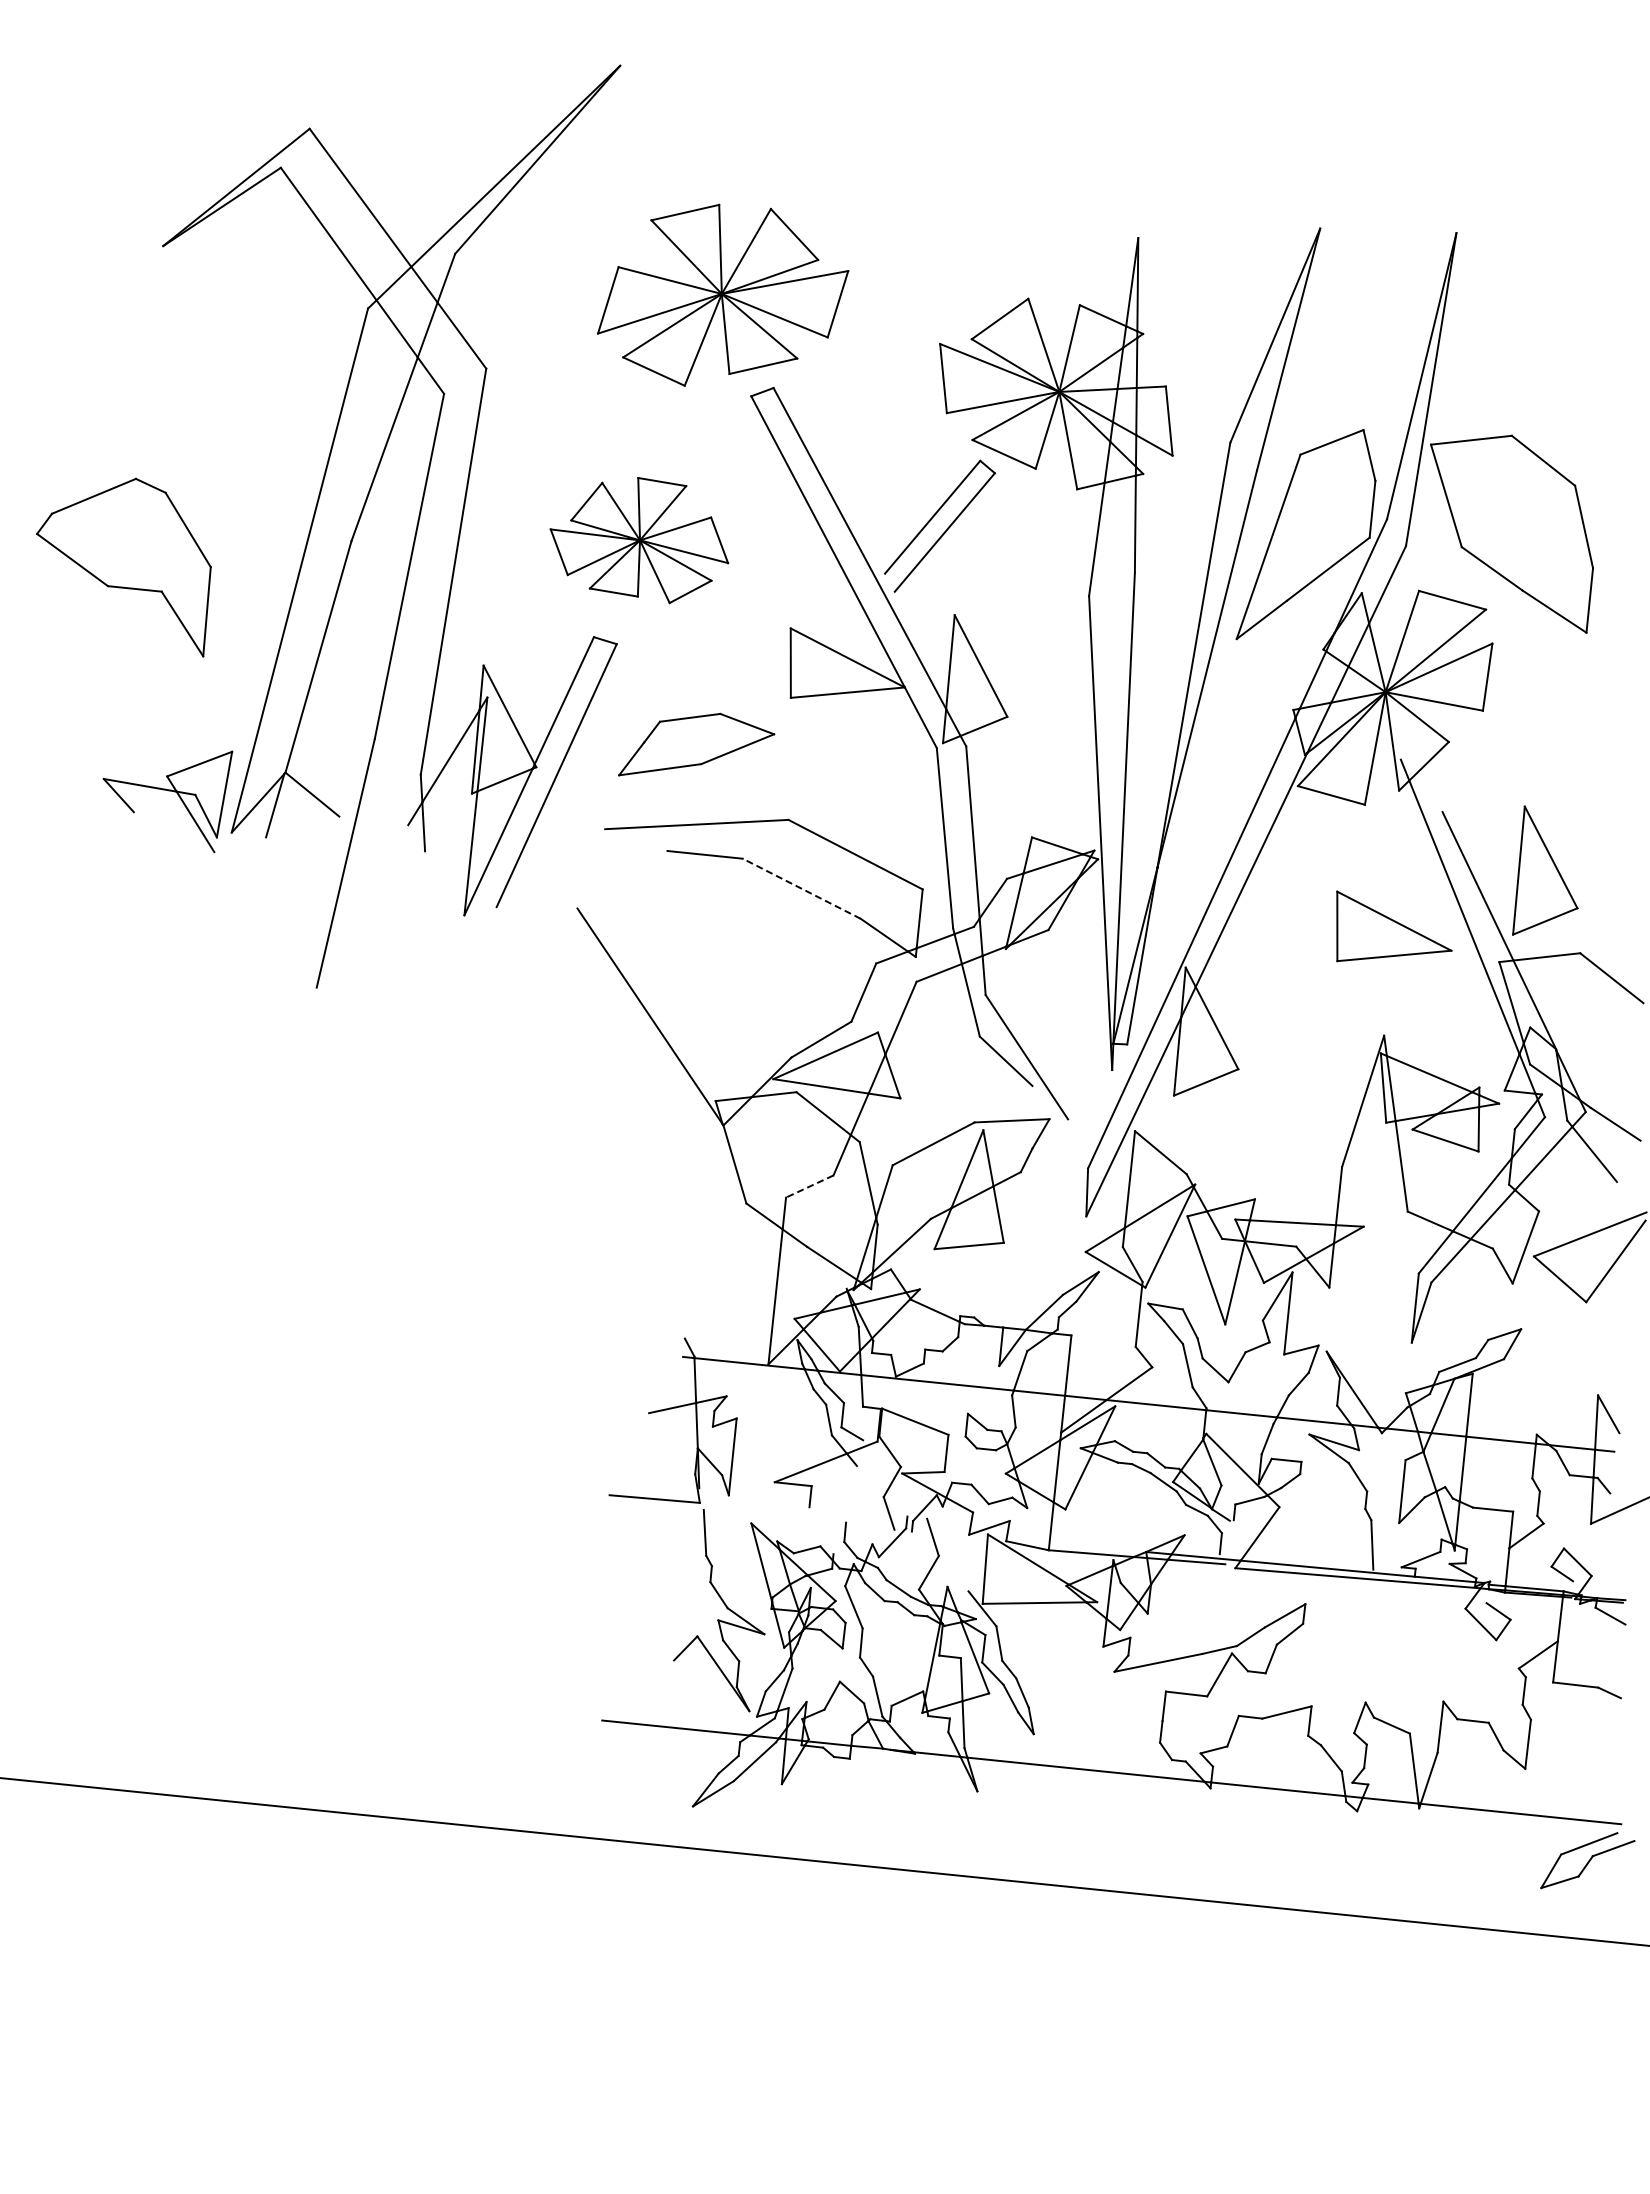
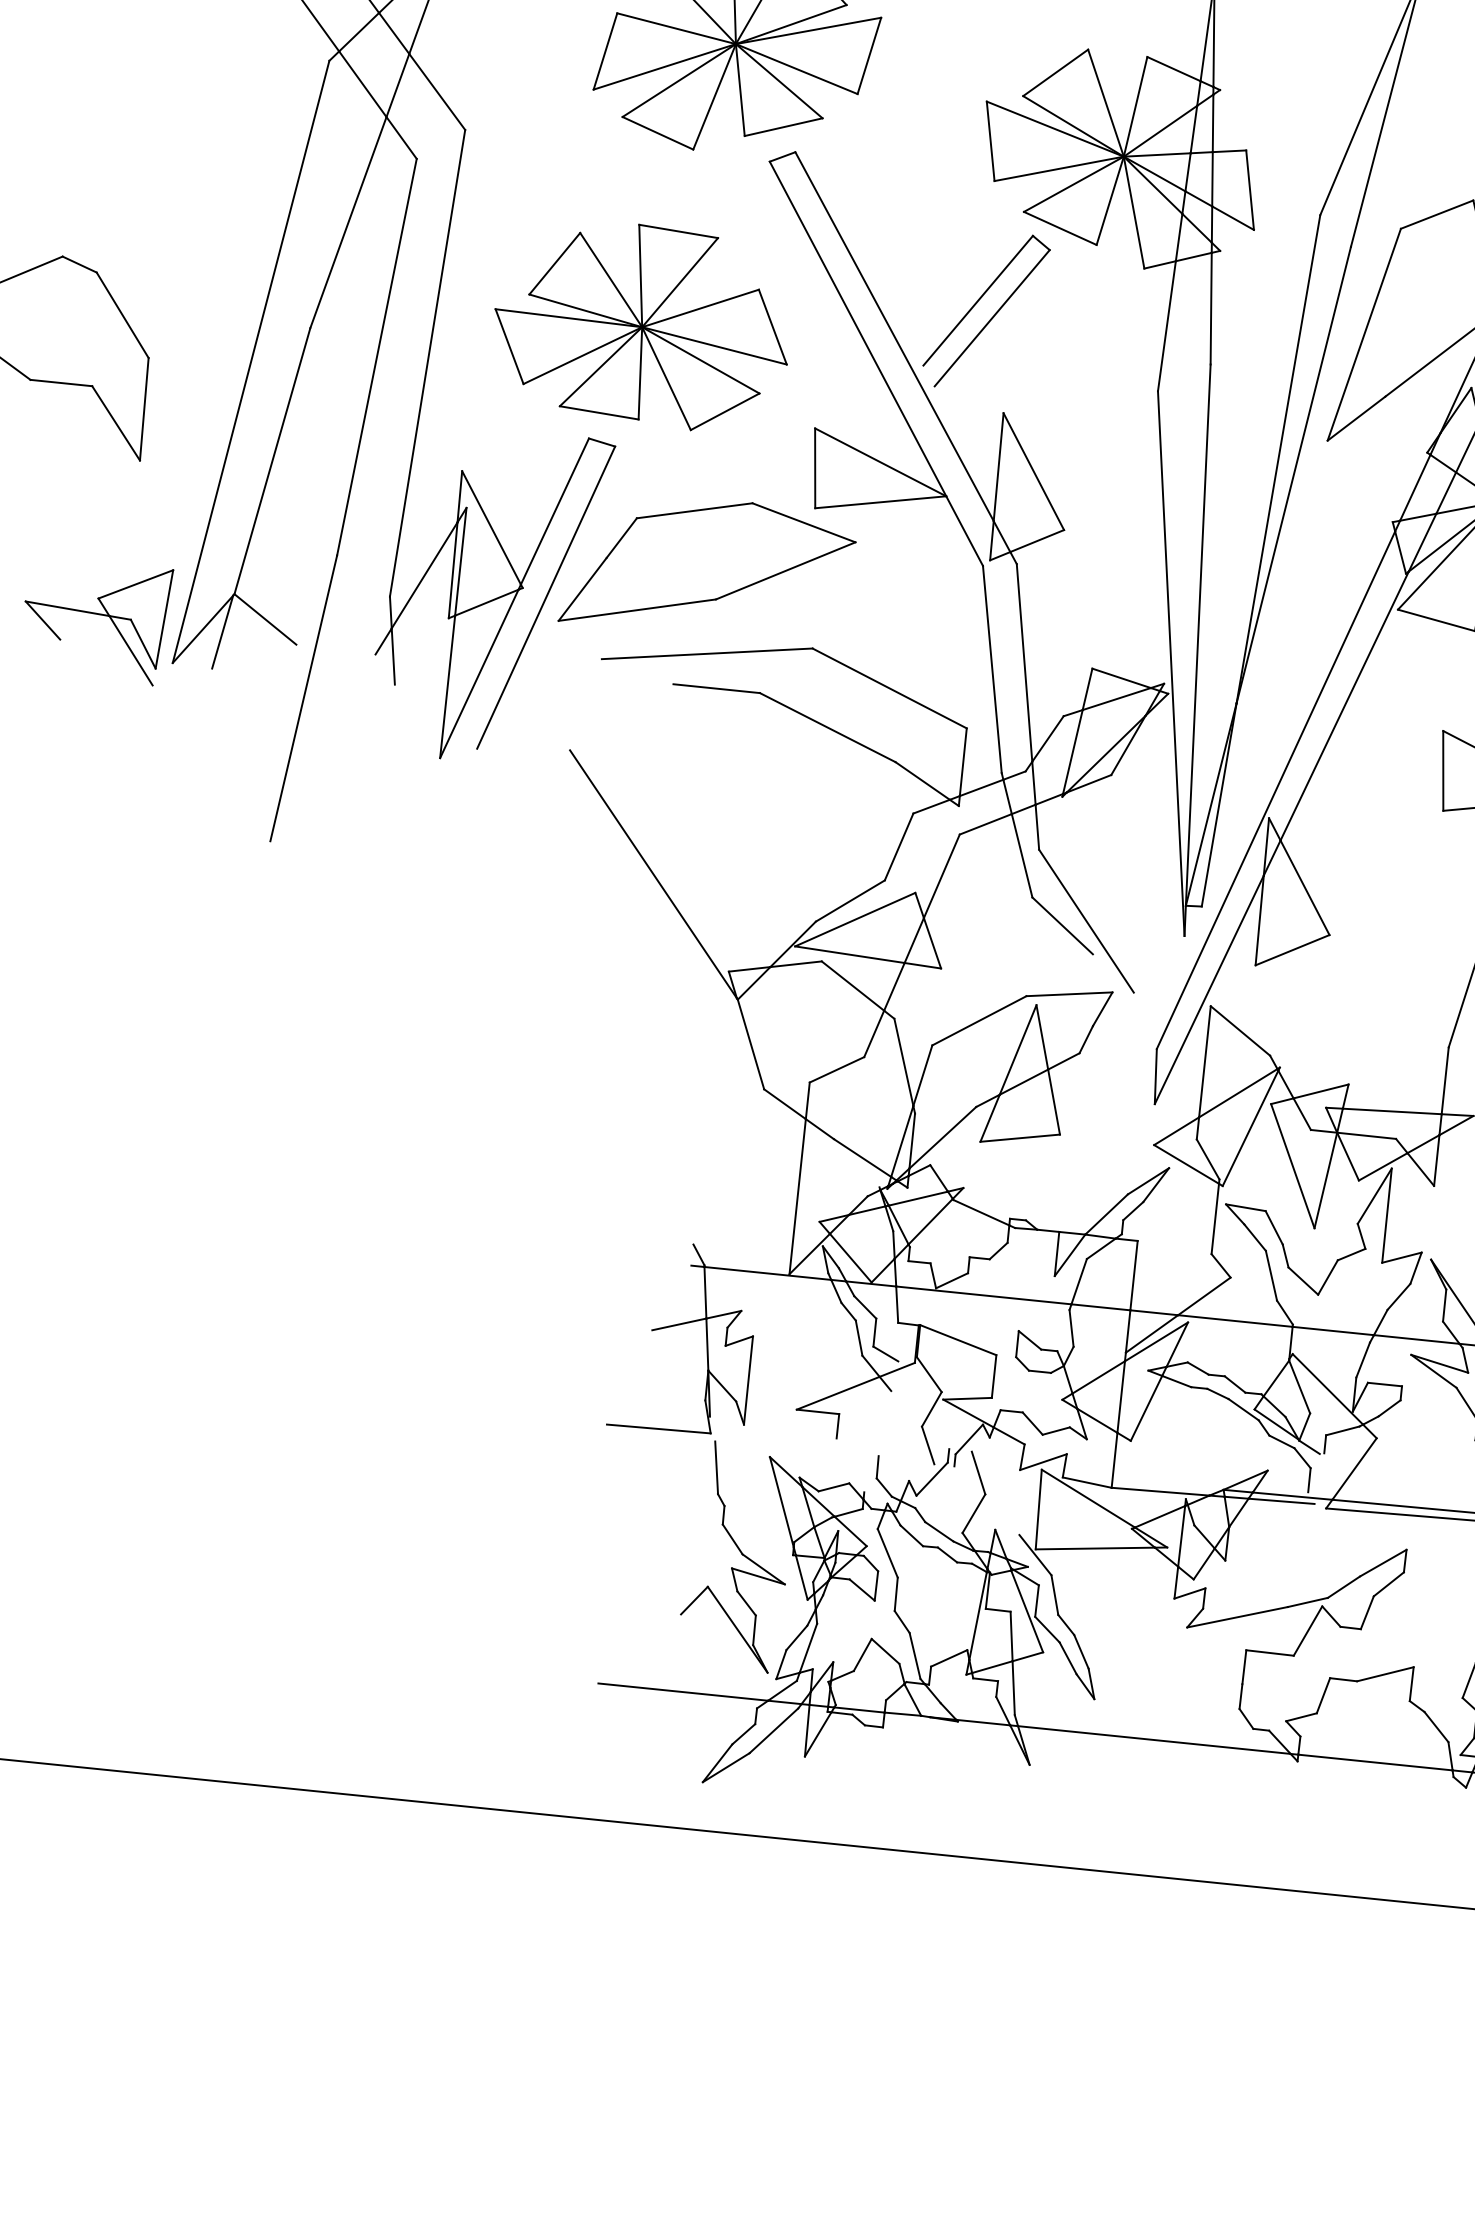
part: (639, 540) -> (641, 327), size x1.43
part: (696, 744) -> (706, 561), size x1.67
line: (801, 888) -> (827, 727), dashed -> solid
line: (809, 1186) -> (836, 1069), dashed -> solid

